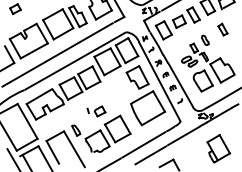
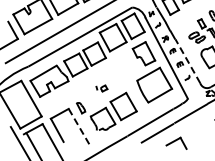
line: (180, 84) -> (187, 60), solid -> dashed
part: (96, 111) -> (101, 88), size x0.6
line: (74, 149) -> (79, 127), solid -> dashed

